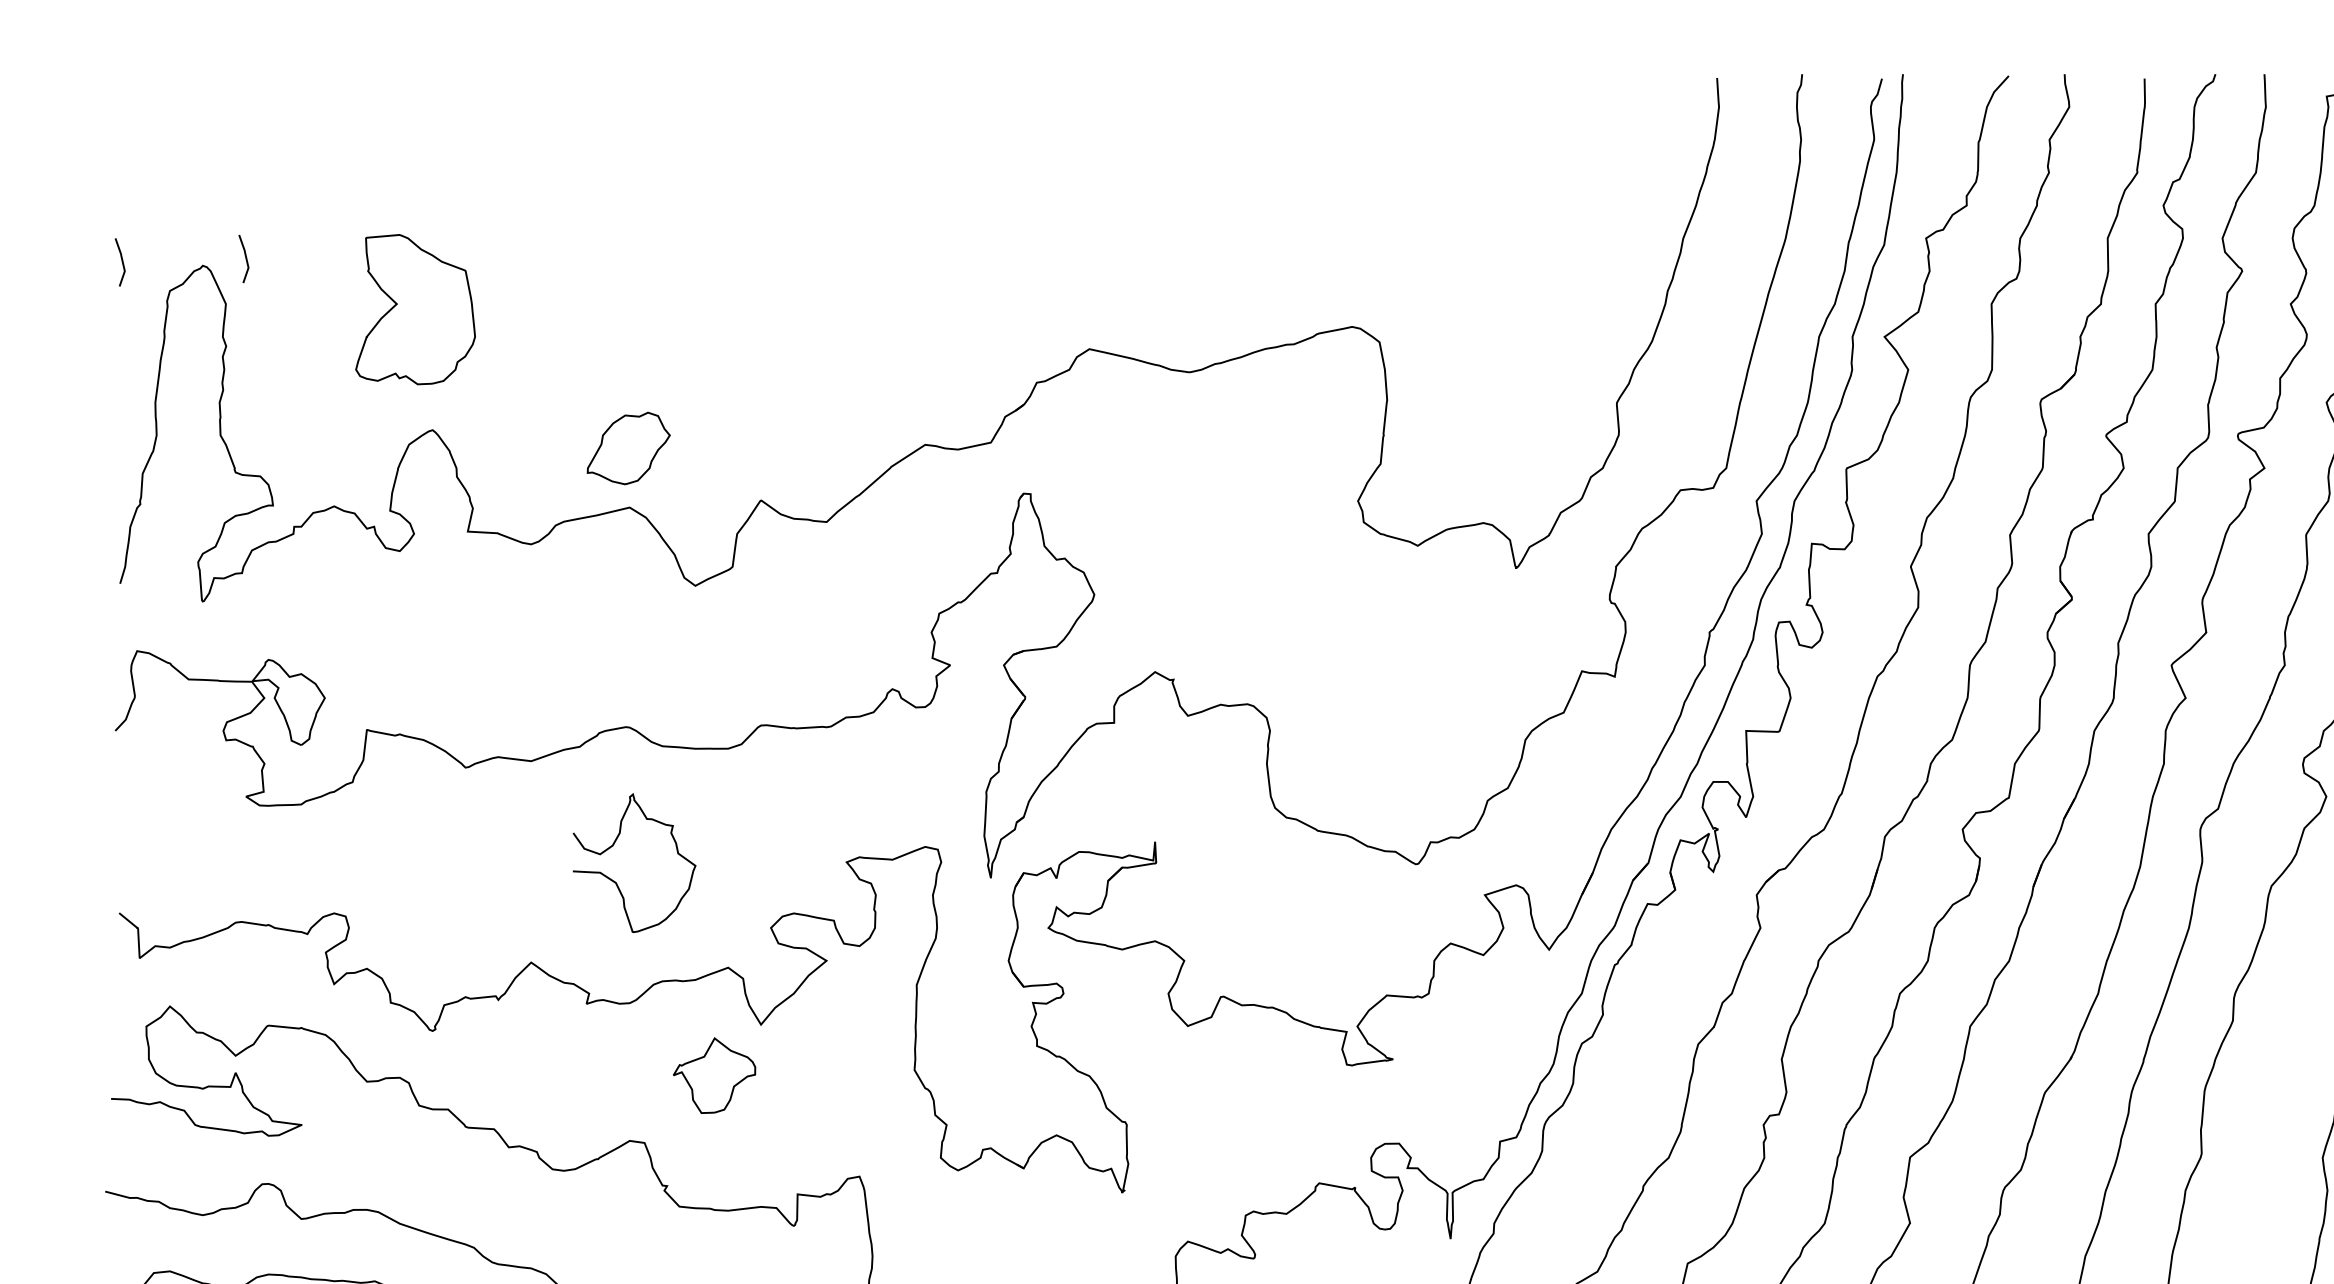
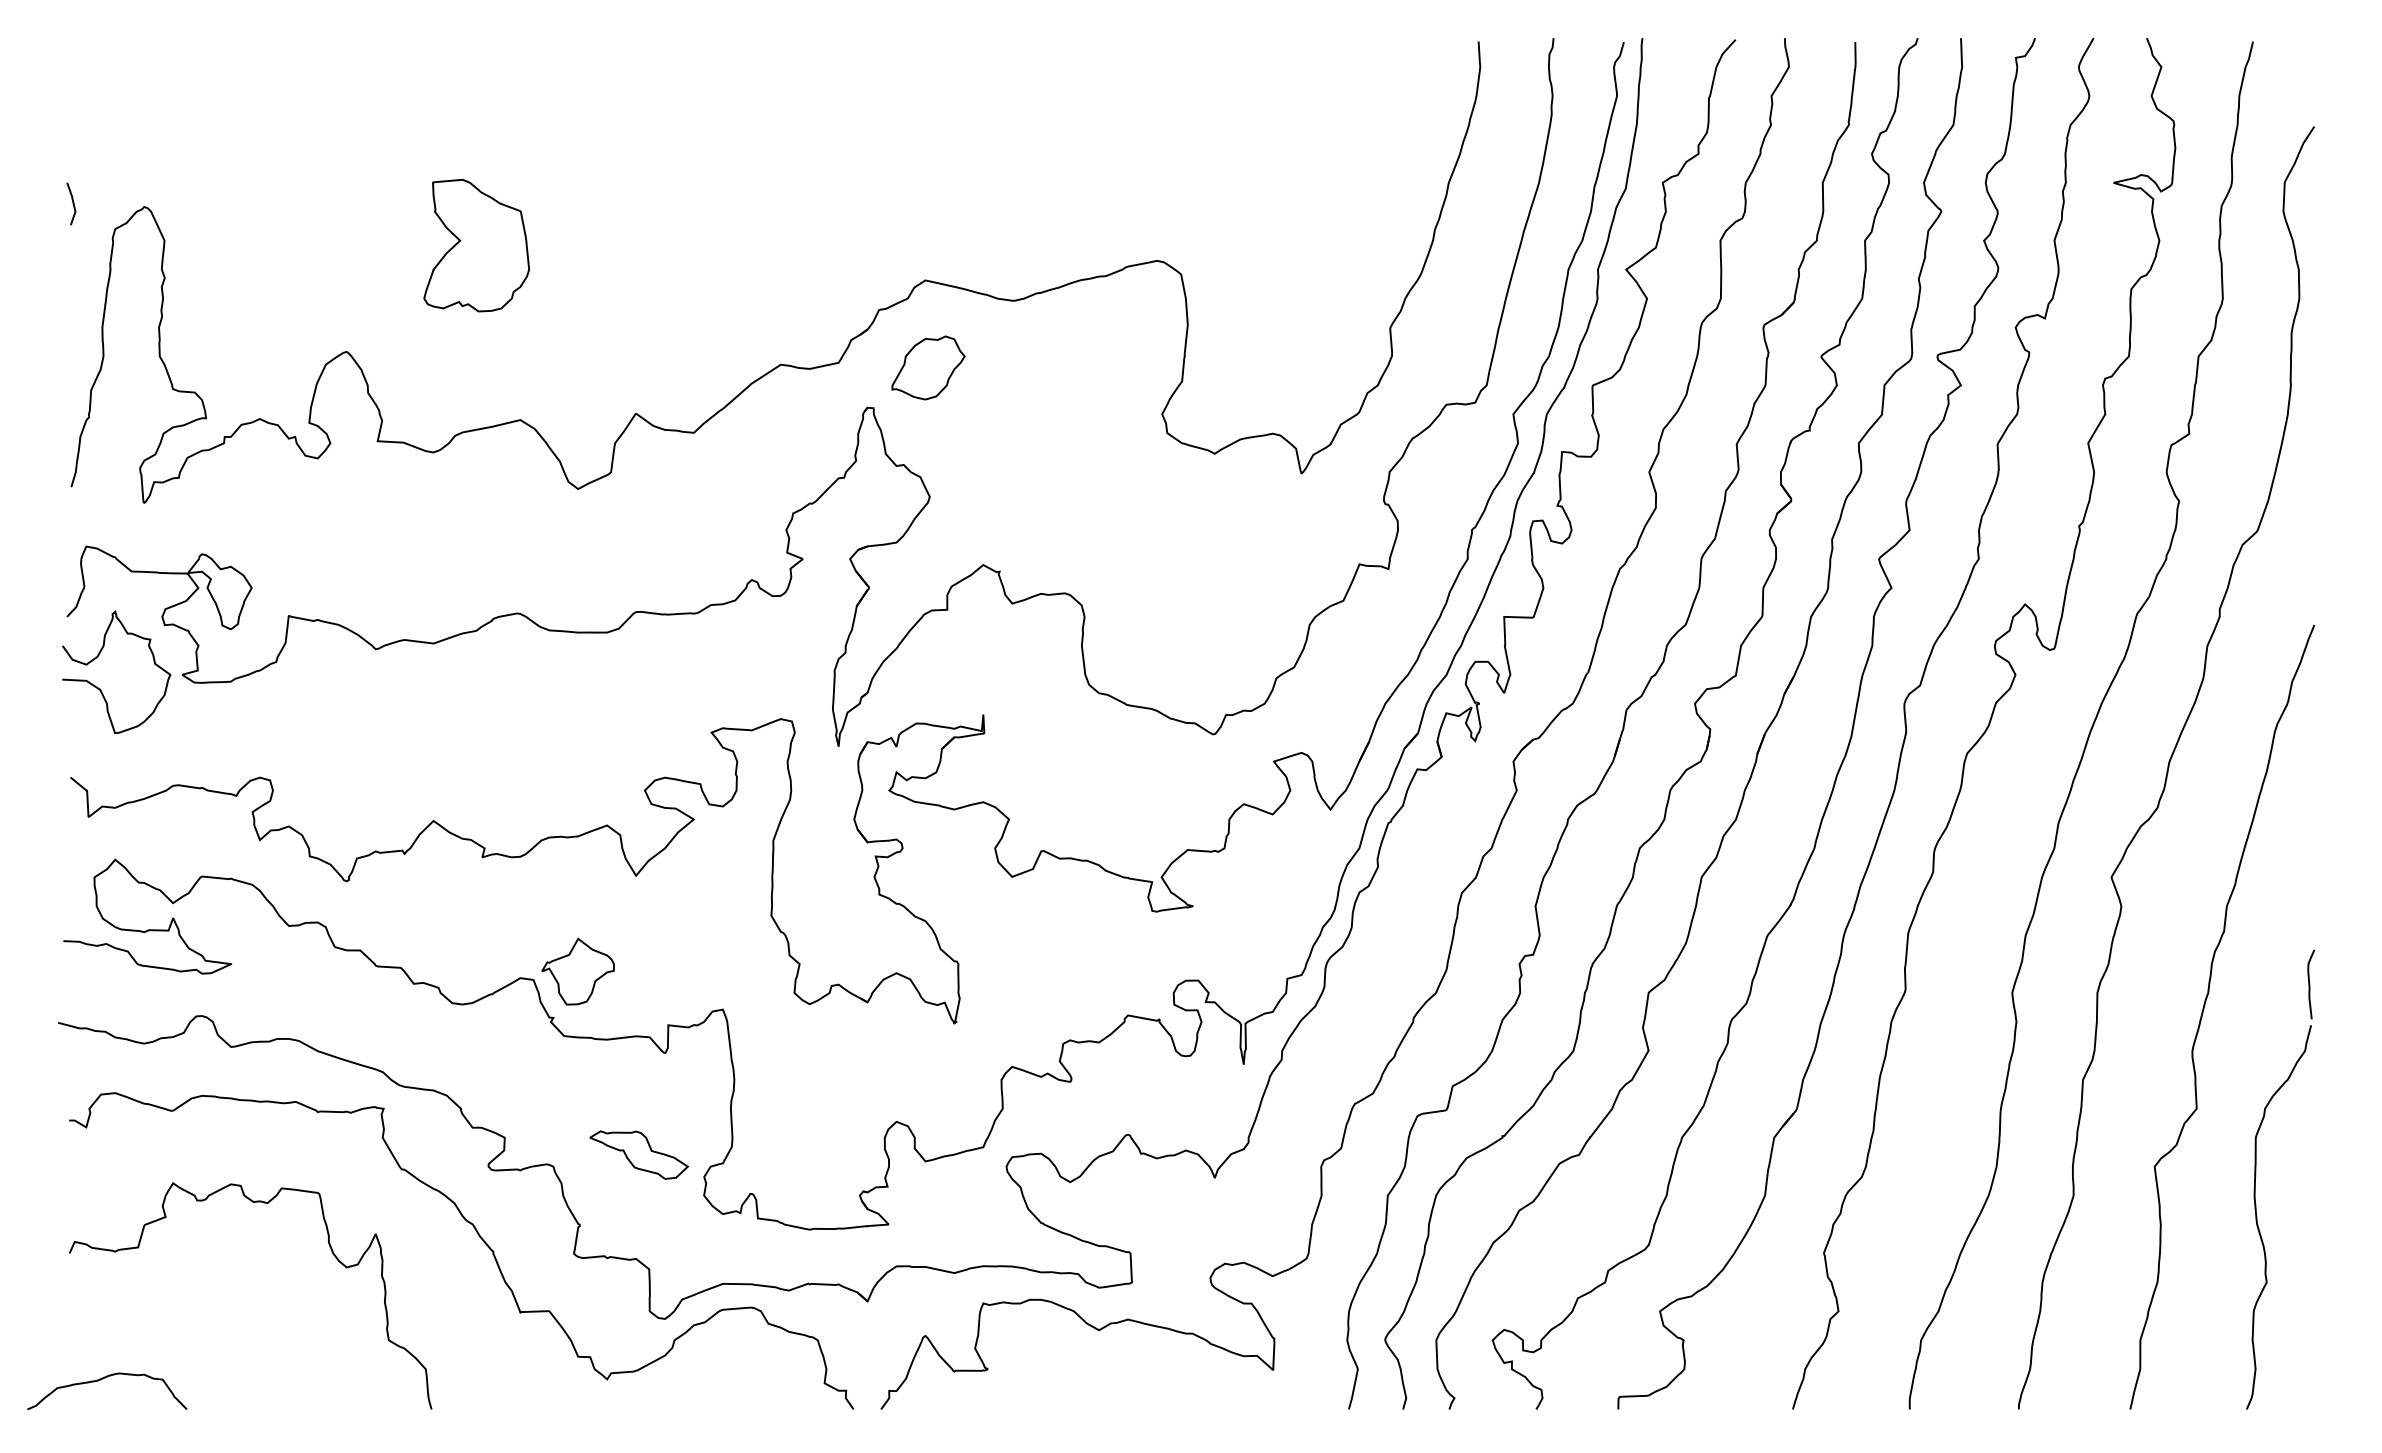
line: (245, 258) -> (181, 200), removed
part: (415, 309) -> (476, 245), moved
part: (628, 447) -> (928, 367), moved
curve: (613, 846) -> (98, 657), moved
part: (713, 1075) -> (577, 971), moved

